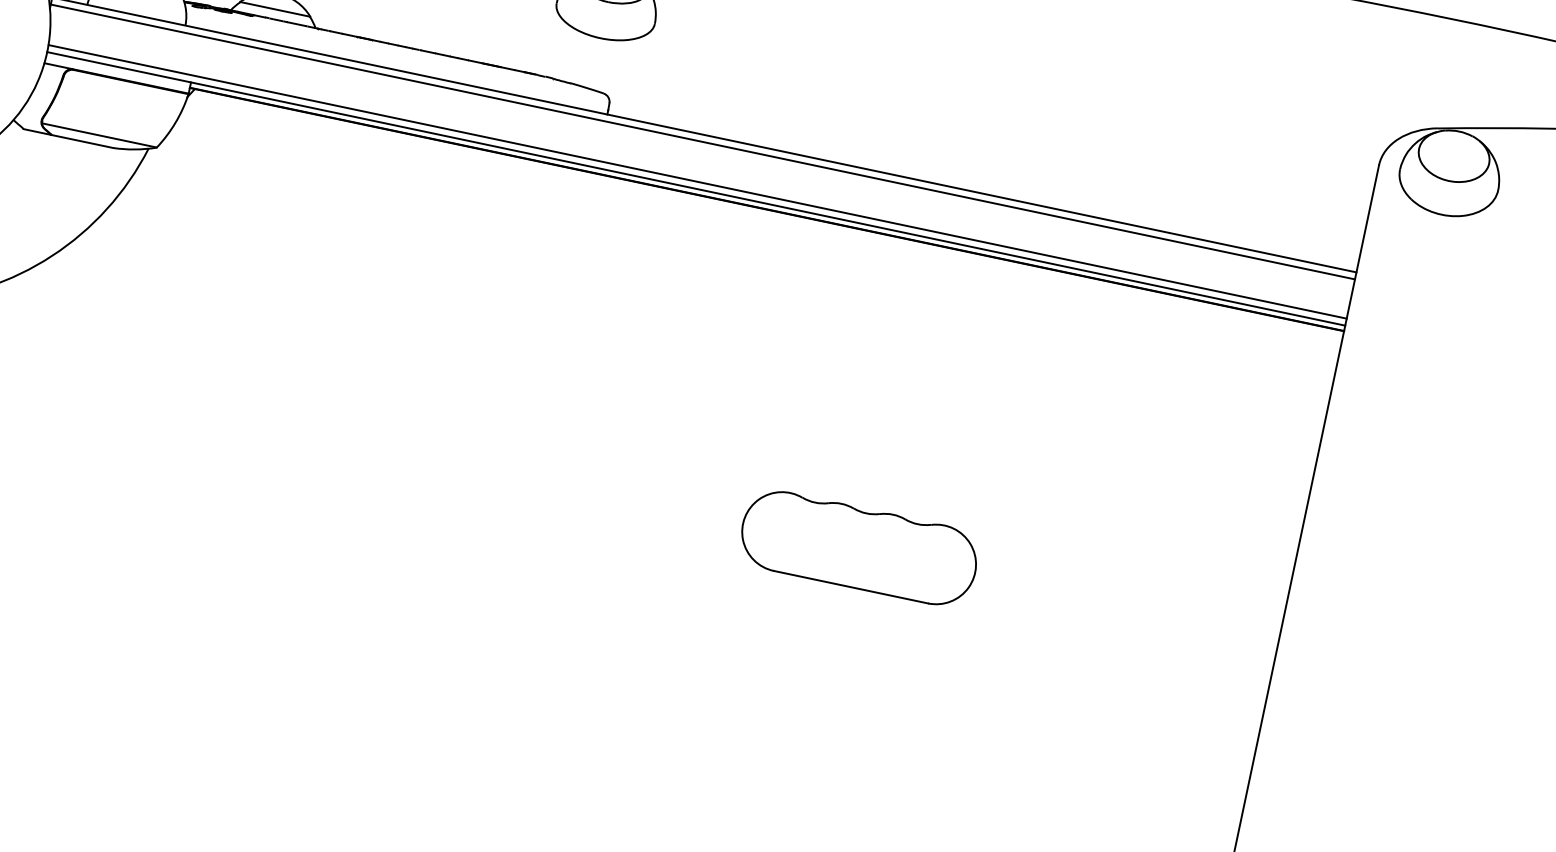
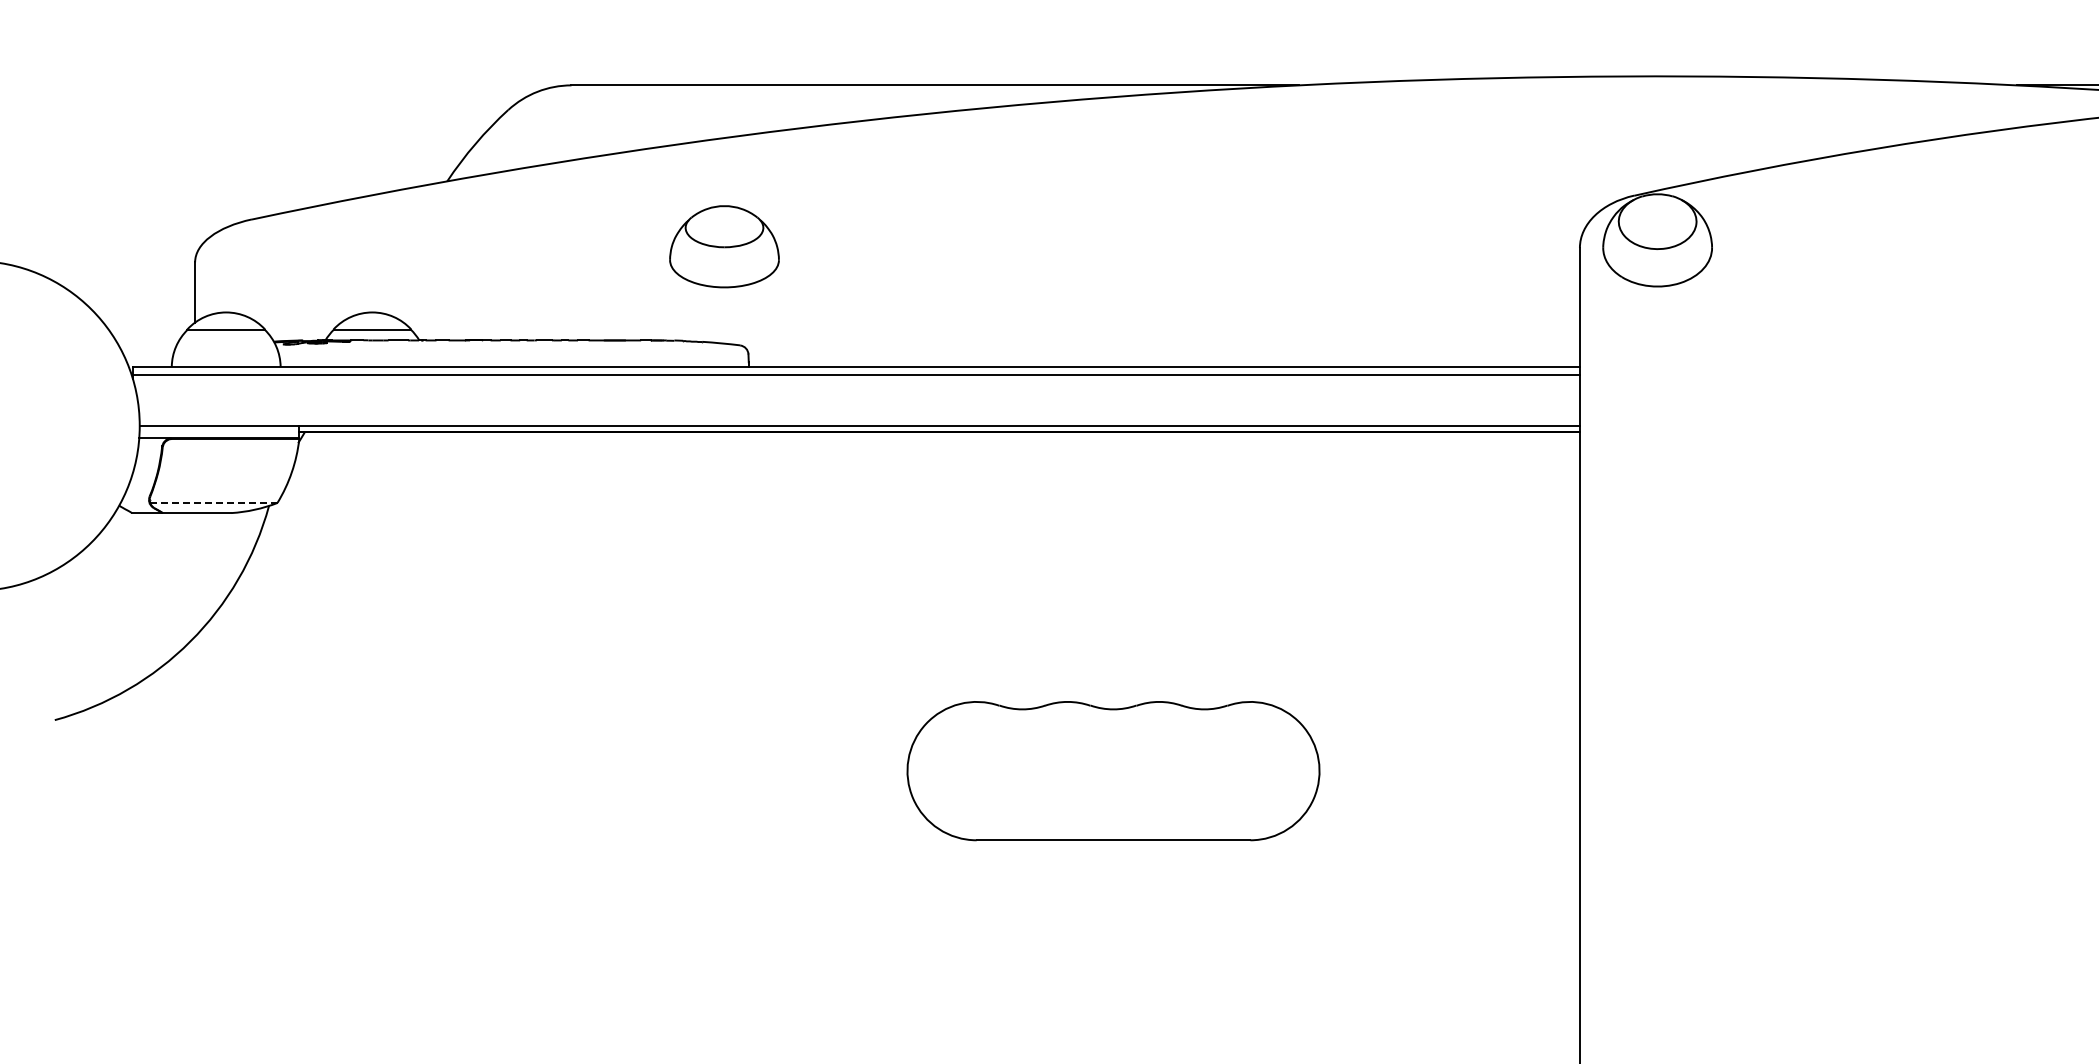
line: (99, 135) -> (213, 502), solid -> dashed
line: (697, 182) -> (859, 418), removed
part: (858, 548) -> (1112, 771), size x1.6

